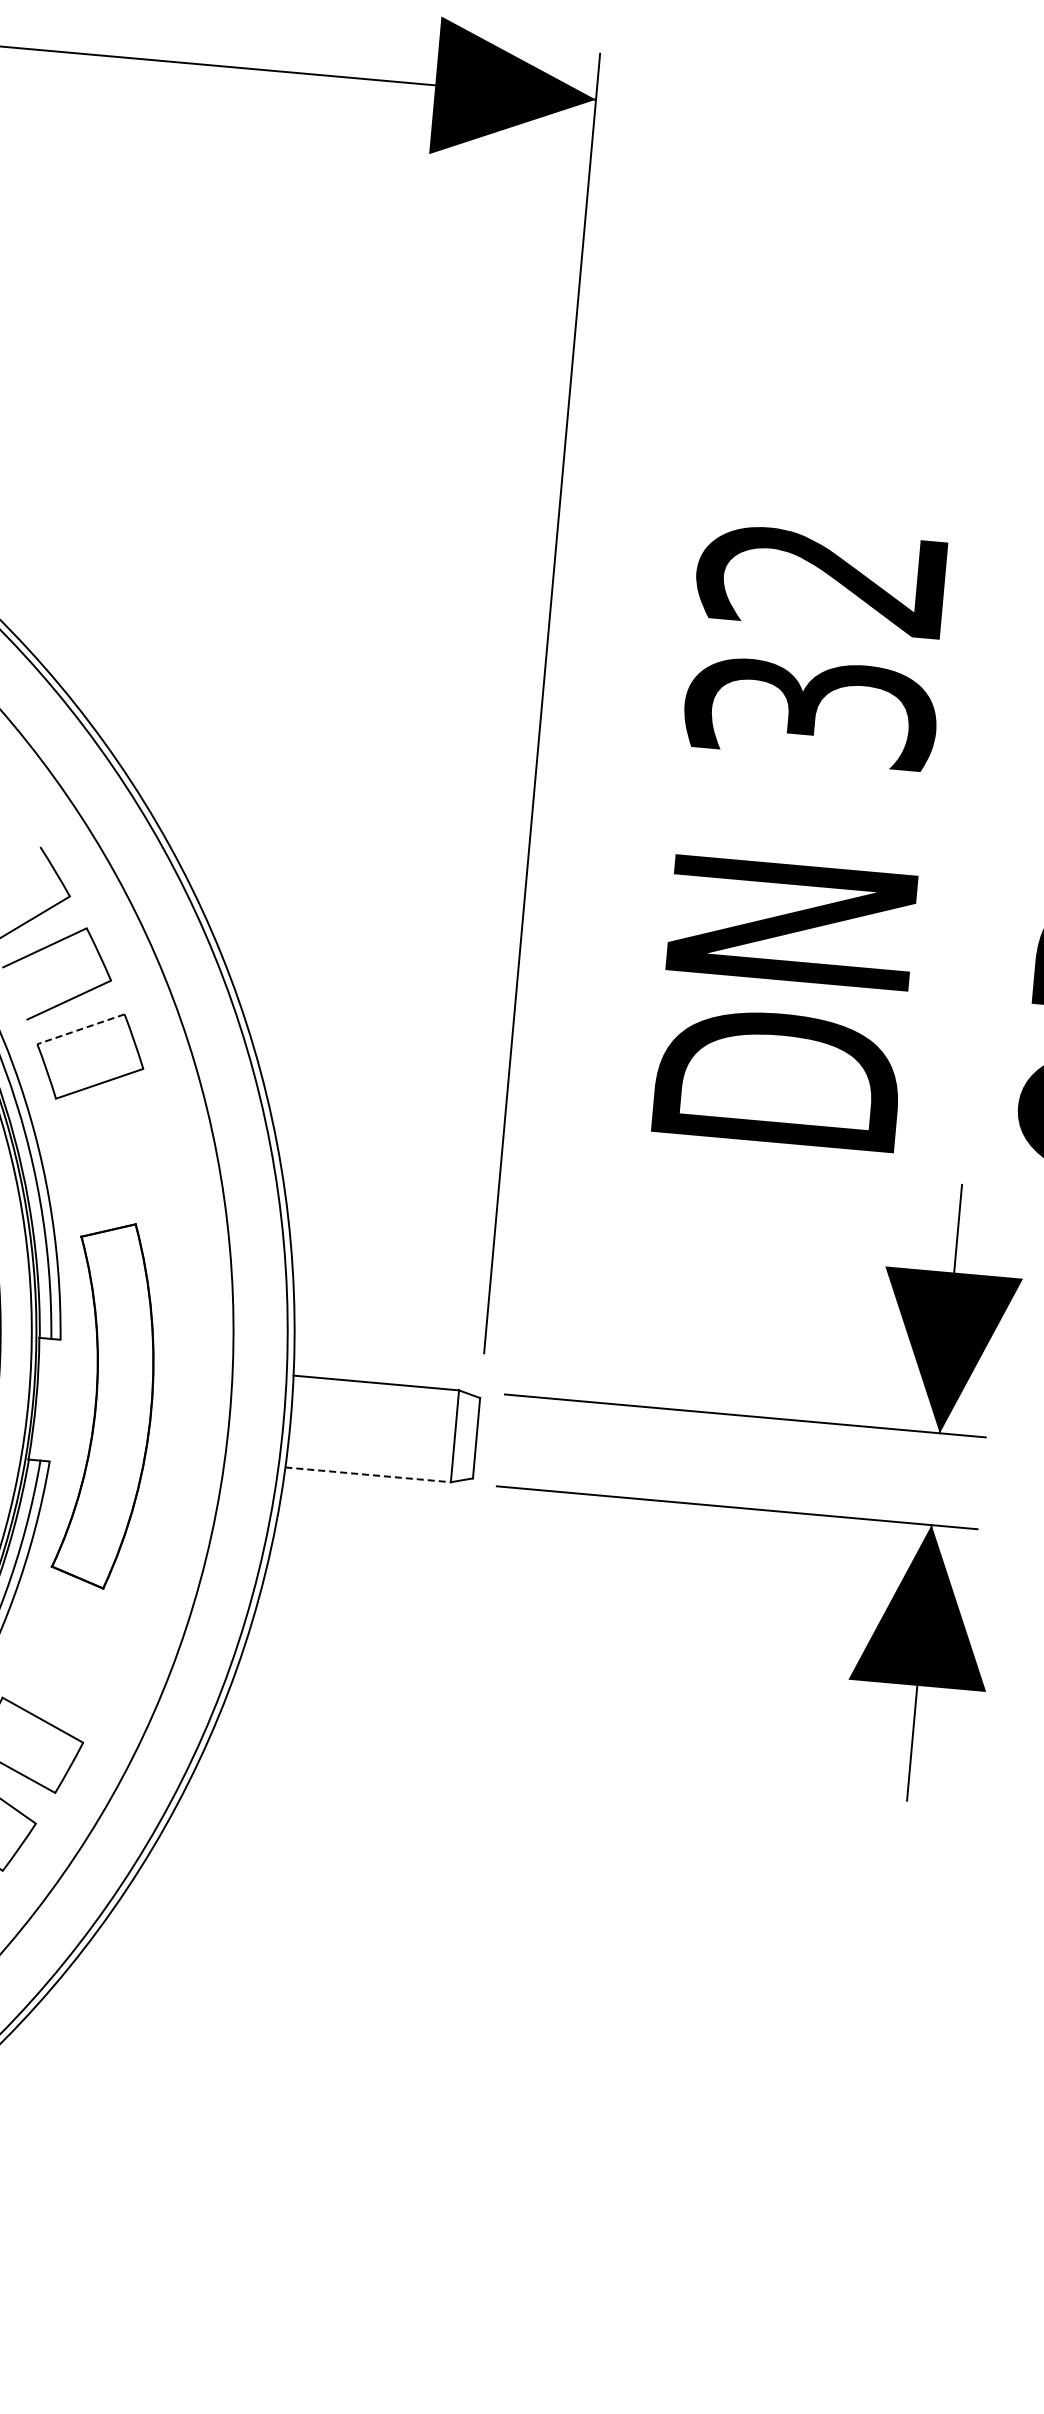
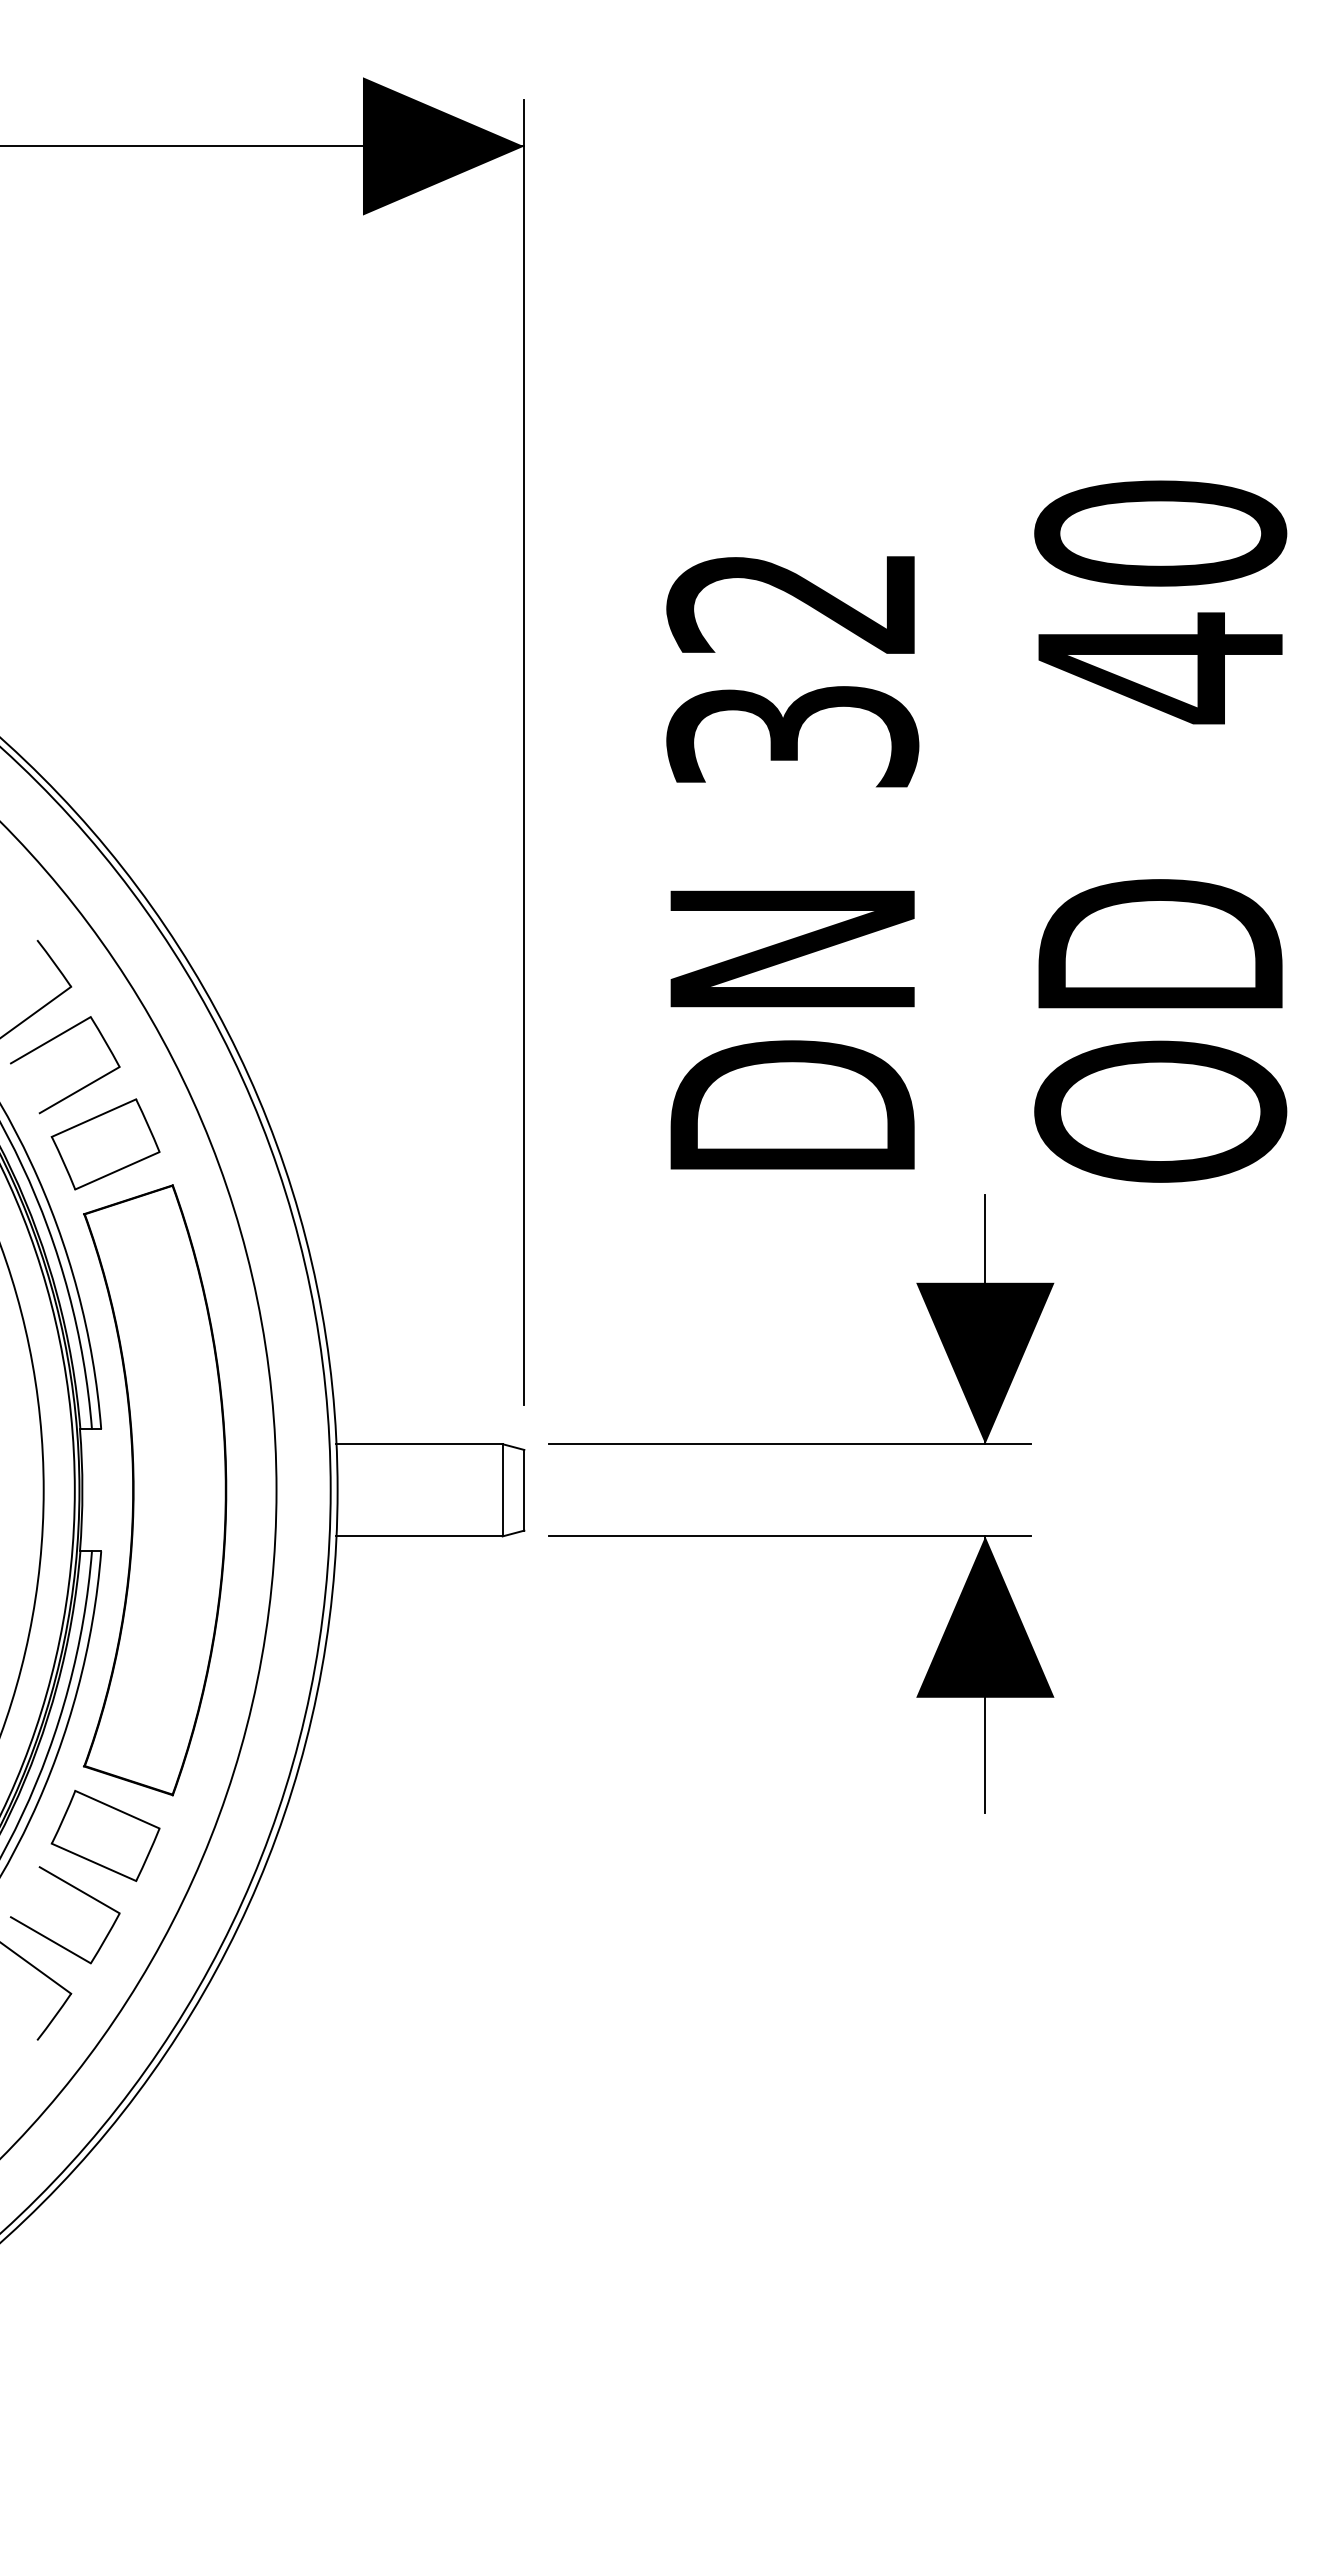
line: (80, 1029) -> (93, 1118), dashed -> solid
part: (109, 1405) -> (155, 1490), size x1.67
line: (369, 1475) -> (420, 1536), dashed -> solid

